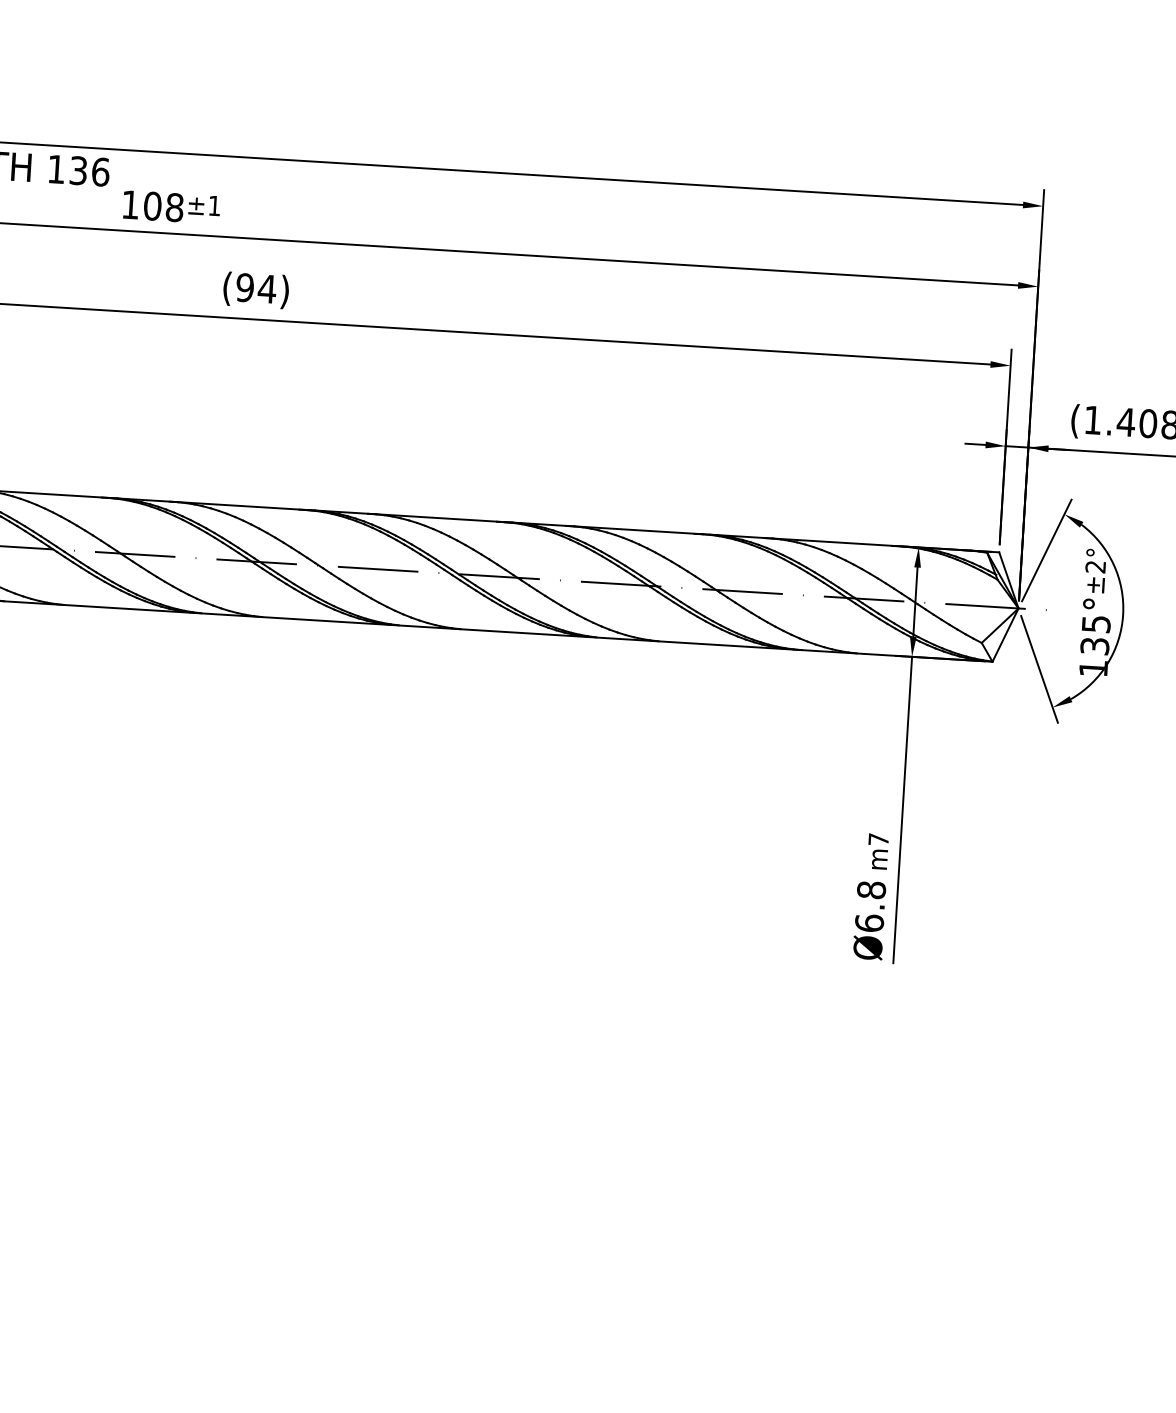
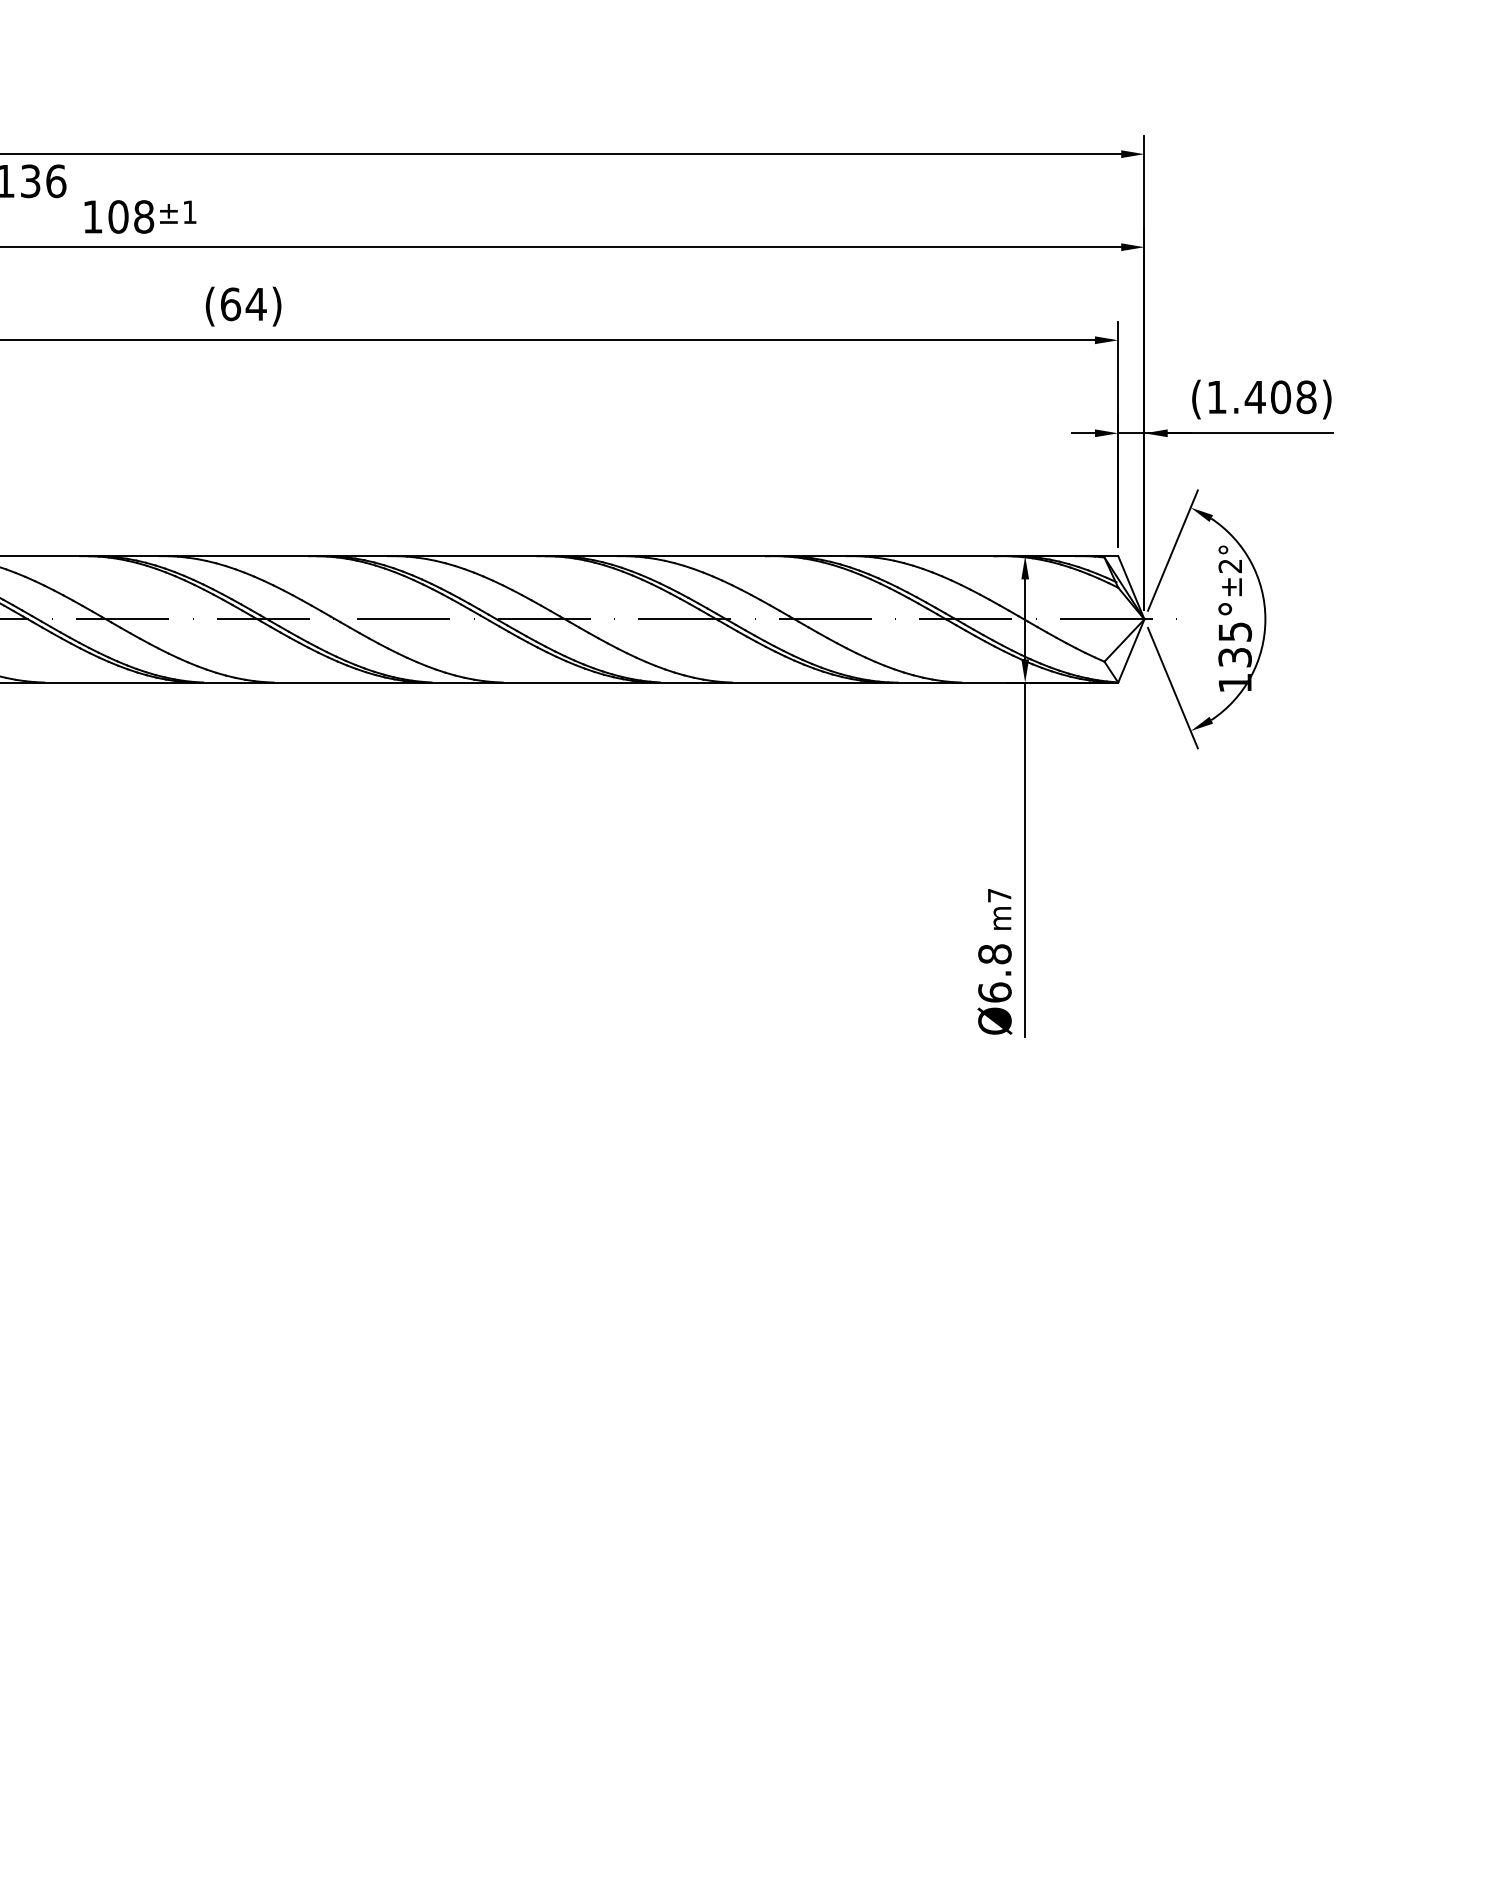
text: (244, 287) -> (230, 304), (94) -> (64)

